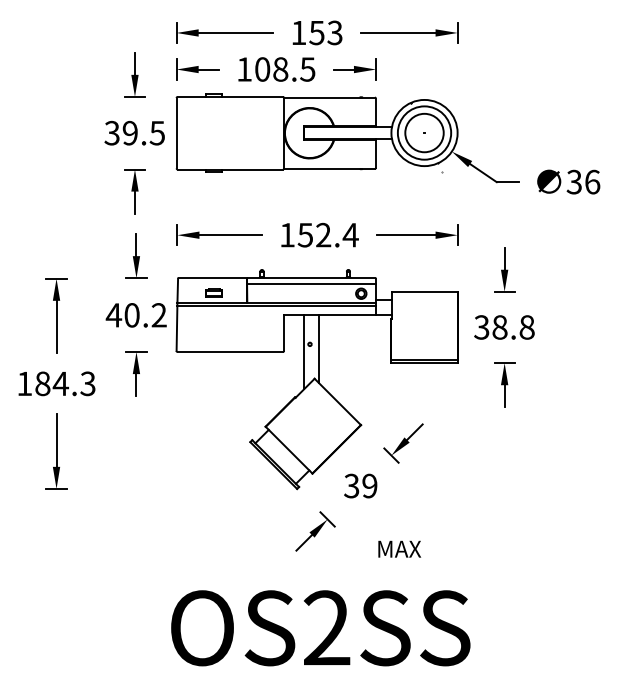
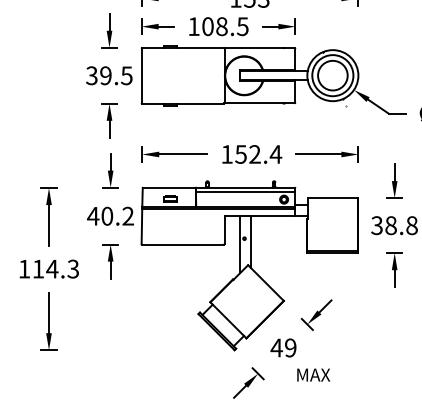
text: (42, 383) -> (38, 268), 184.3 -> 114.3
text: (351, 485) -> (276, 347), 39 -> 49
text: (399, 548) -> (313, 374), moved

